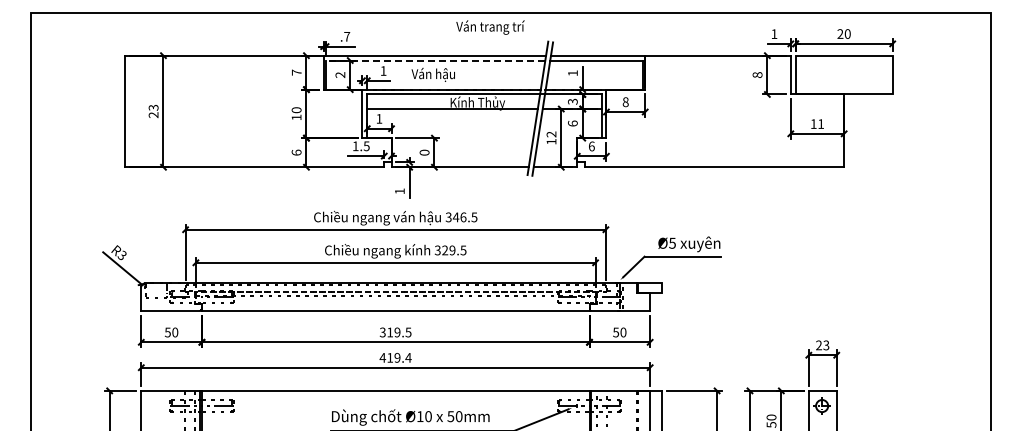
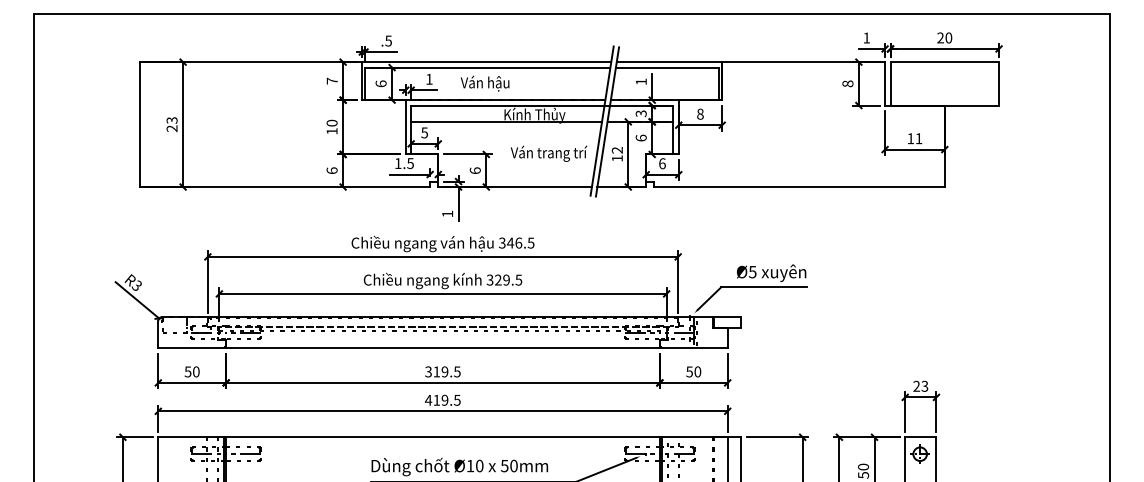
text: (490, 27) -> (549, 153), moved
text: (347, 36) -> (389, 40), .7 -> .5
line: (435, 60) -> (487, 67), dashed -> solid
text: (340, 74) -> (381, 83), 2 -> 6
text: (379, 118) -> (424, 132), 1 -> 5
text: (424, 152) -> (475, 170), 0 -> 6
text: (408, 357) -> (457, 399), 419.4 -> 419.5

